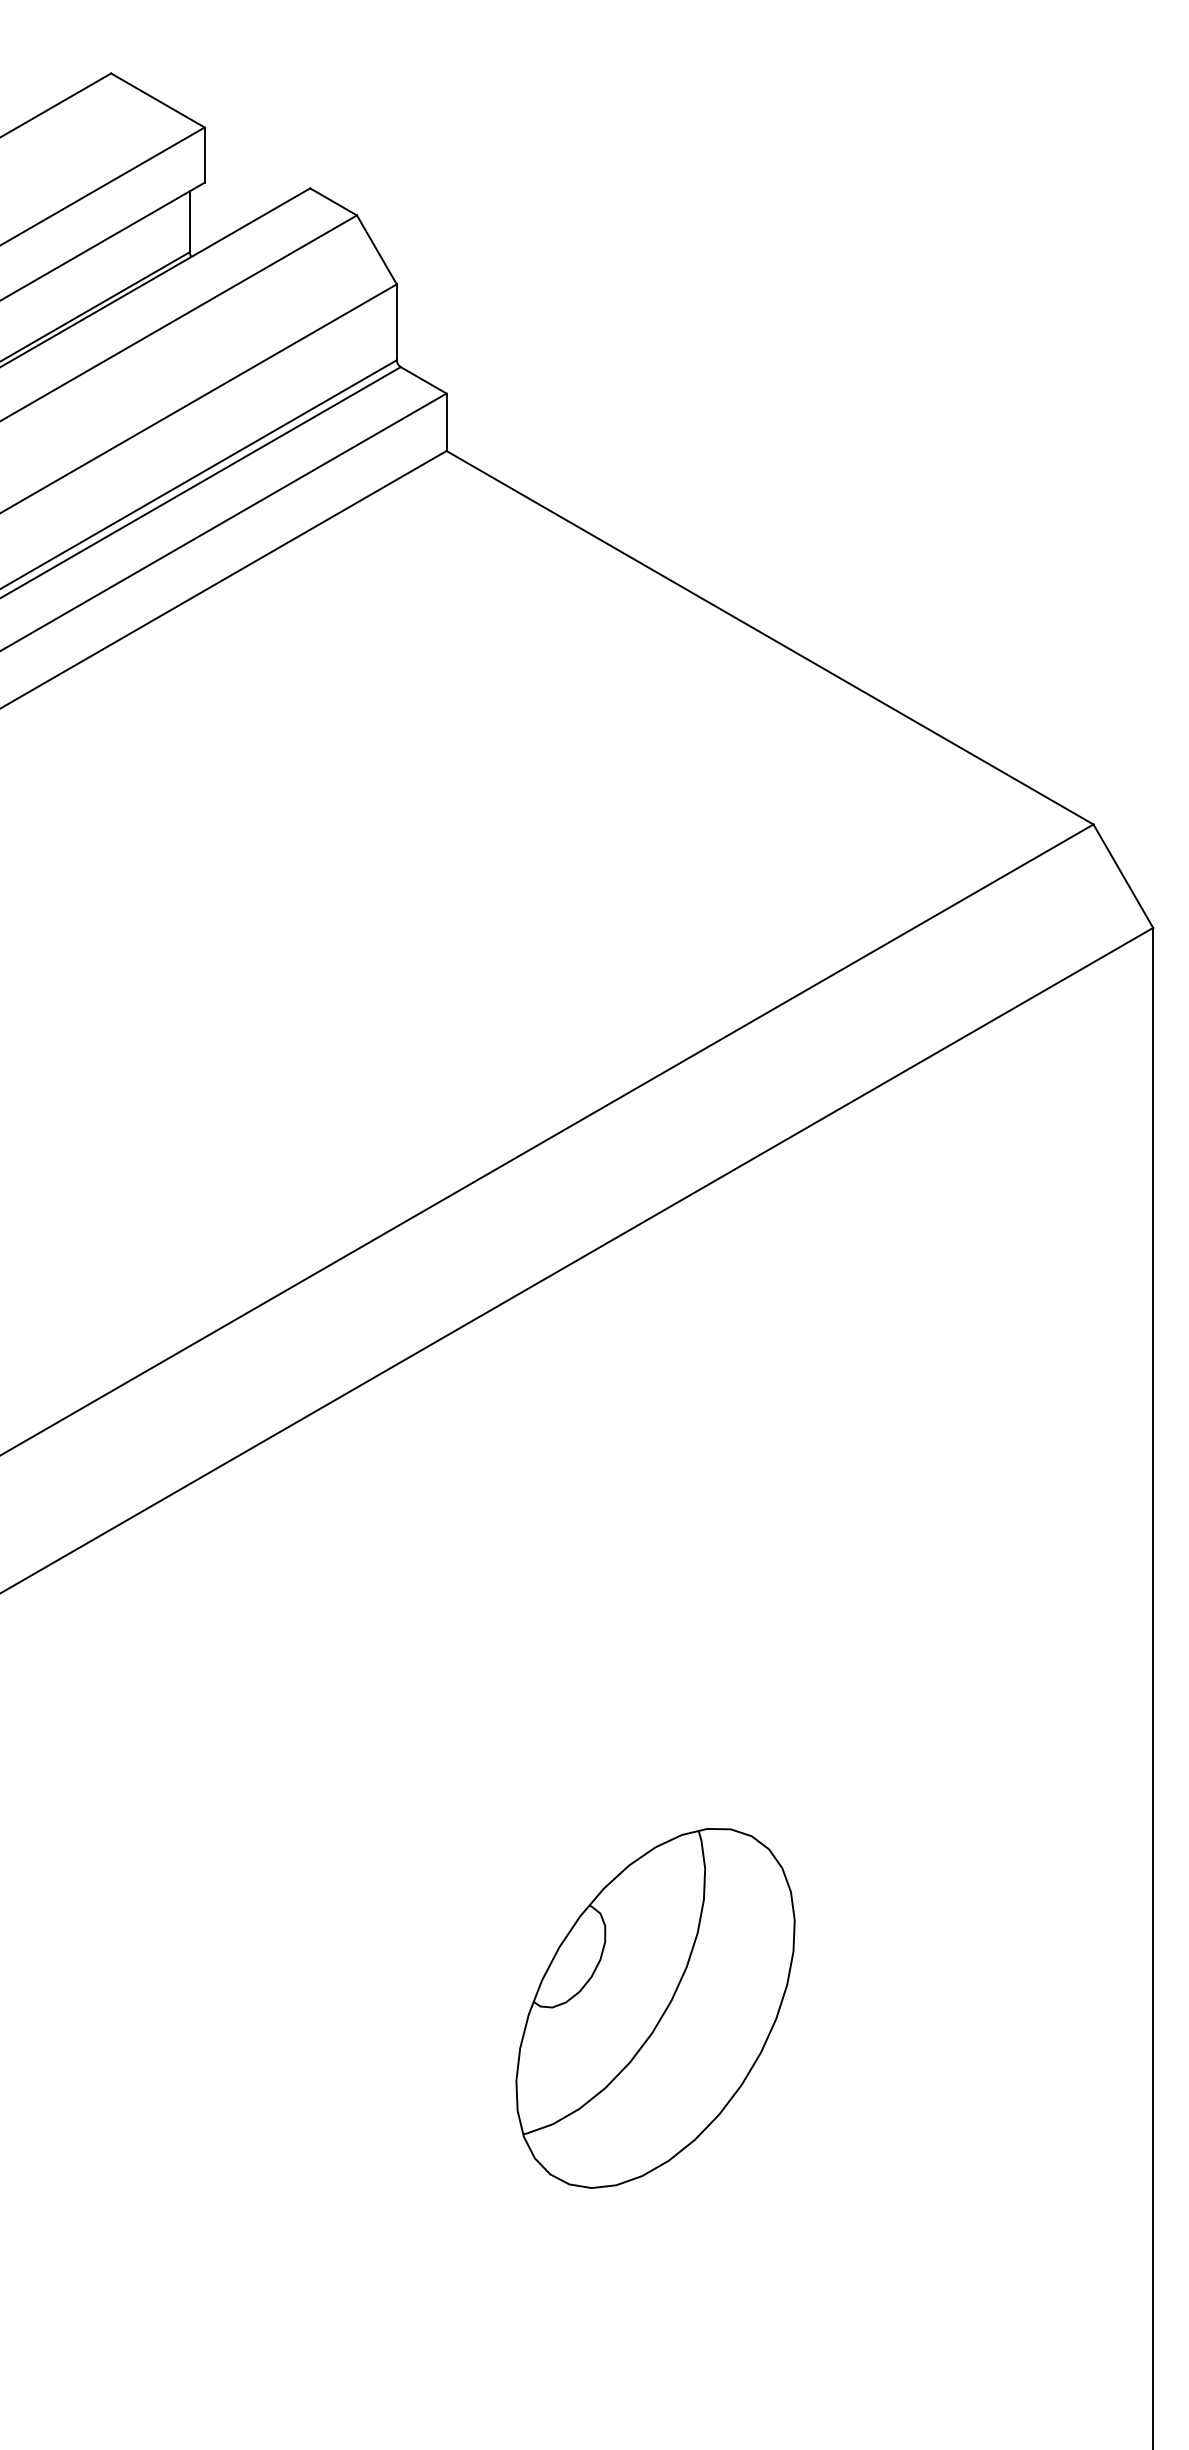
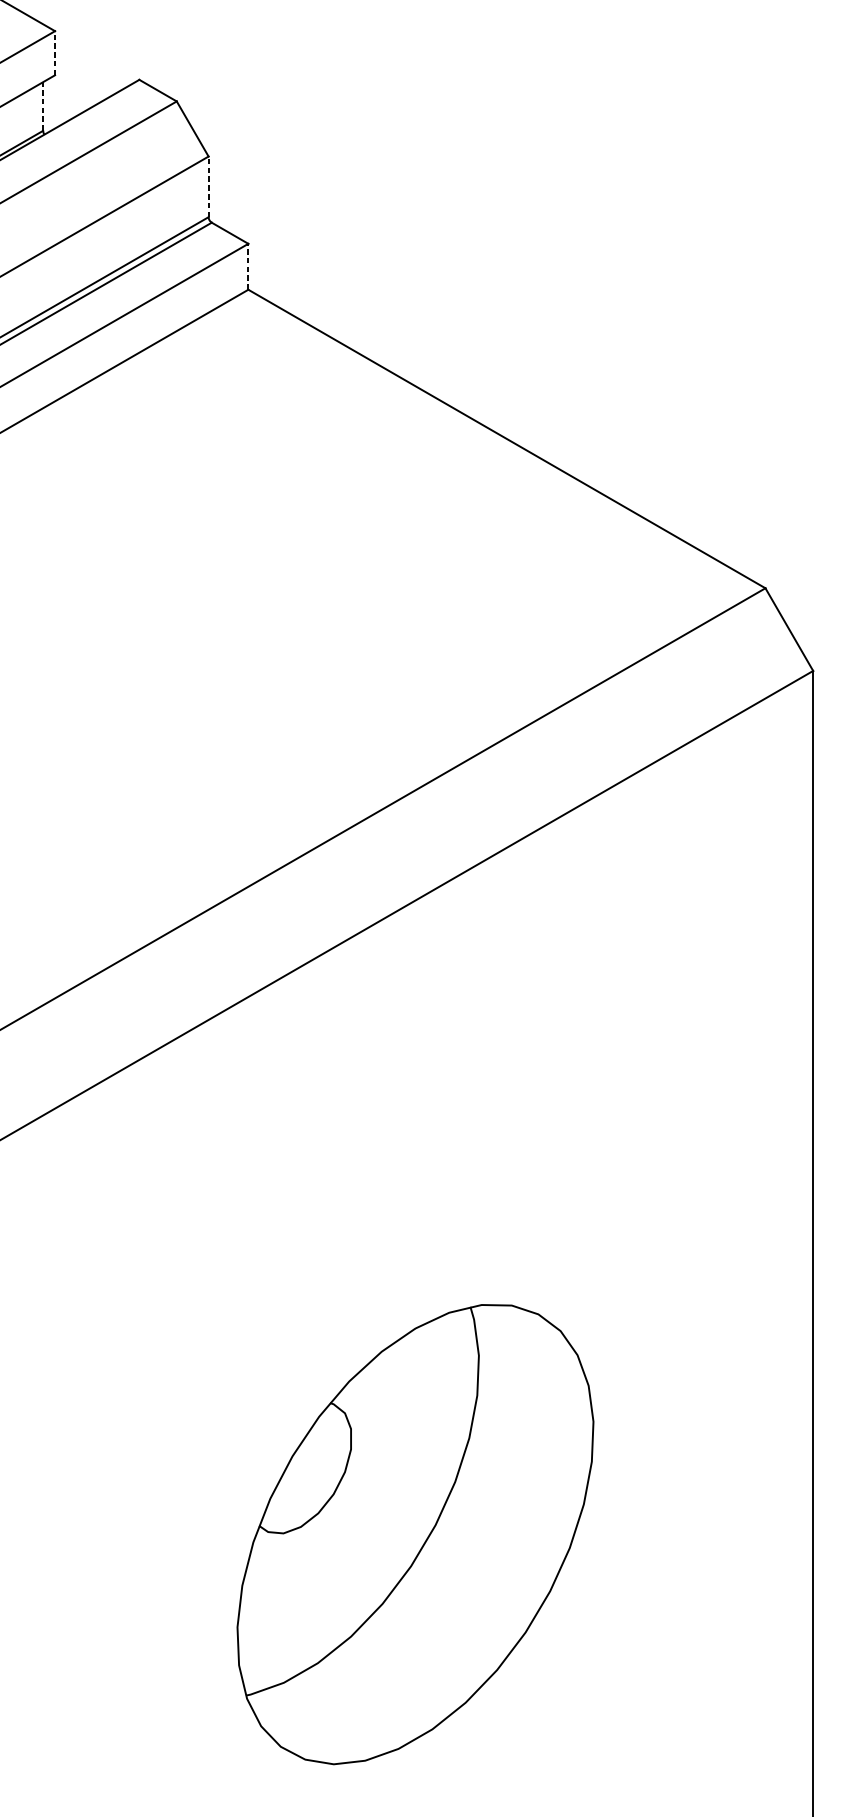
line: (204, 155) -> (54, 53), solid -> dashed
line: (189, 221) -> (42, 106), solid -> dashed
line: (396, 322) -> (208, 187), solid -> dashed
line: (446, 422) -> (248, 266), solid -> dashed
part: (655, 2008) -> (415, 1534), size x1.6

